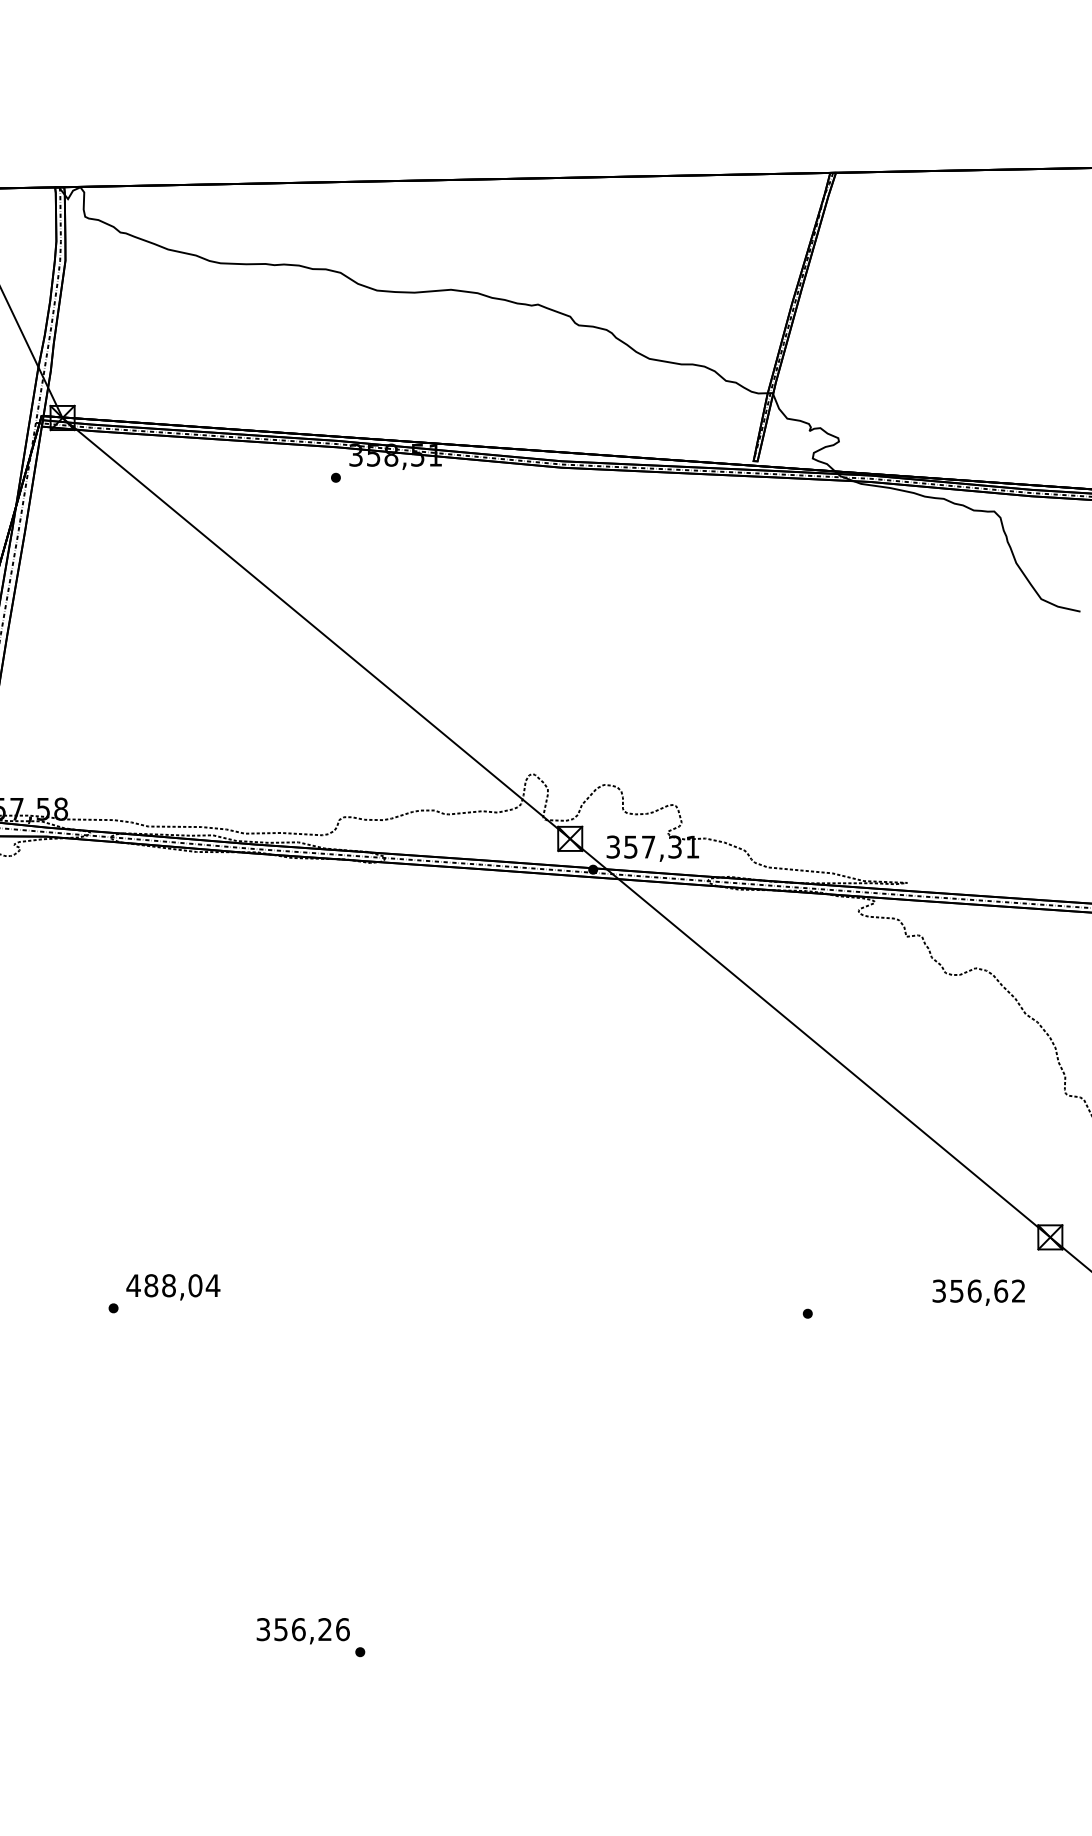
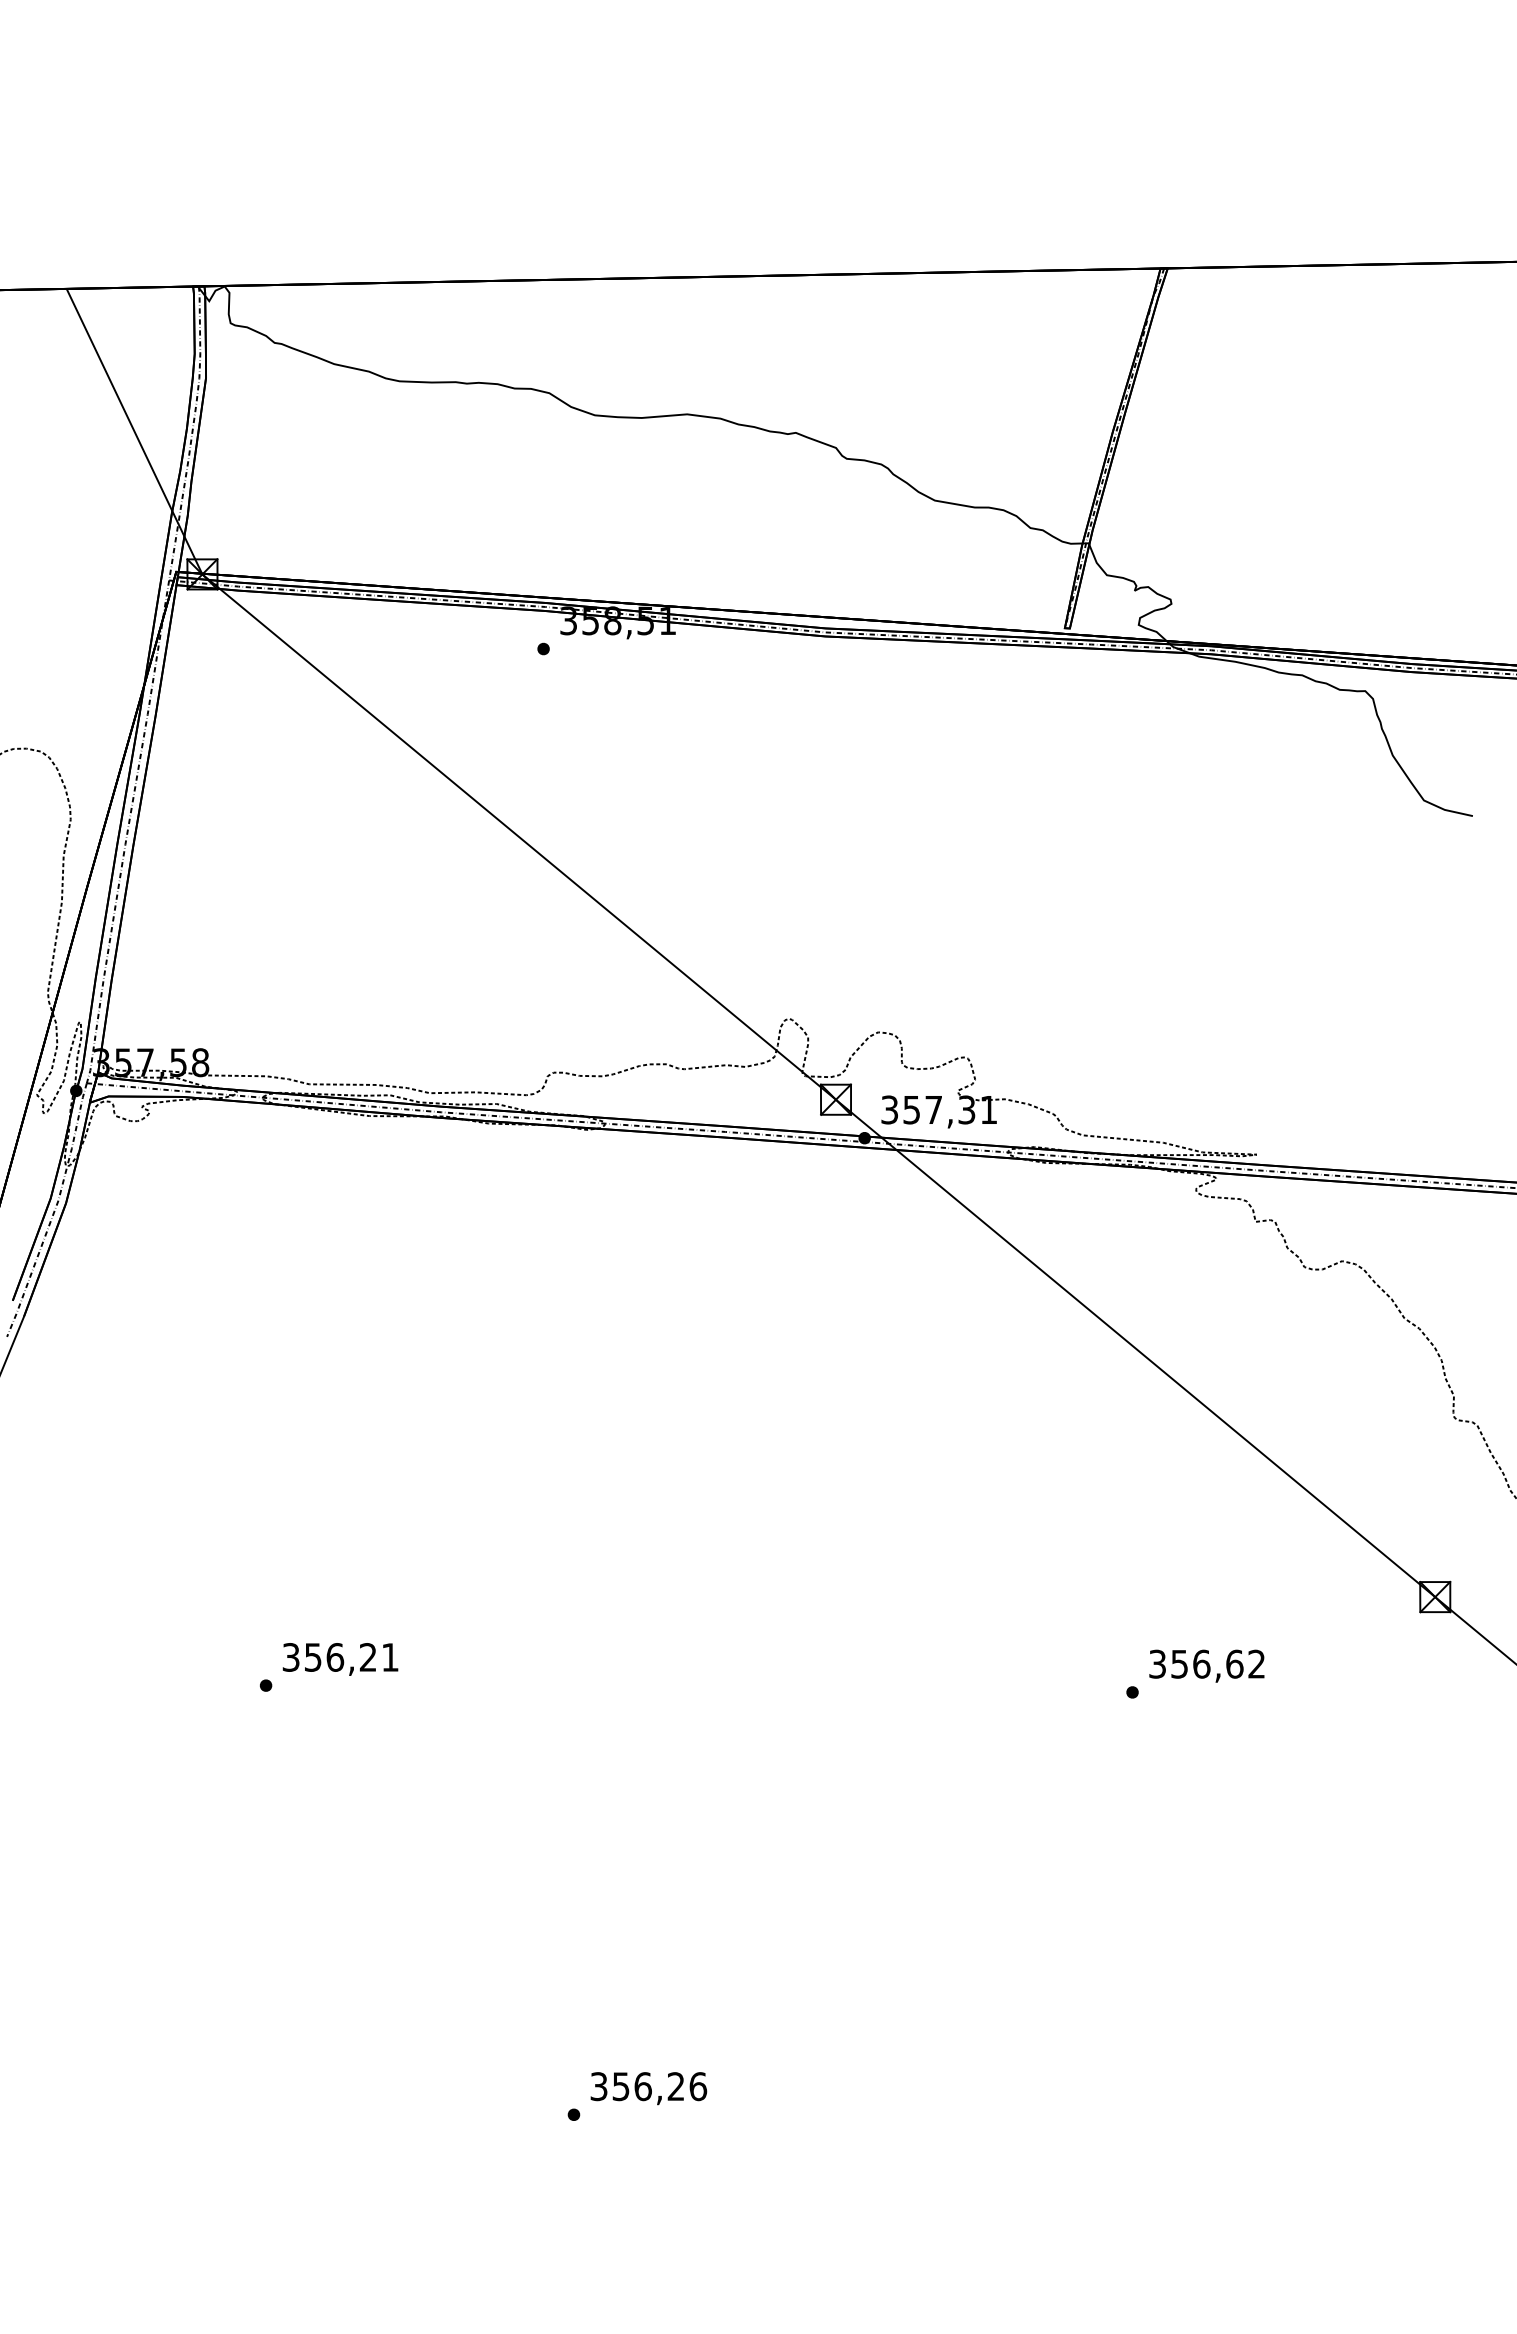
text: (173, 1285) -> (340, 1657), 488,04 -> 356,21
text: (978, 1292) -> (1206, 1665), moved
text: (303, 1631) -> (648, 2088), moved

